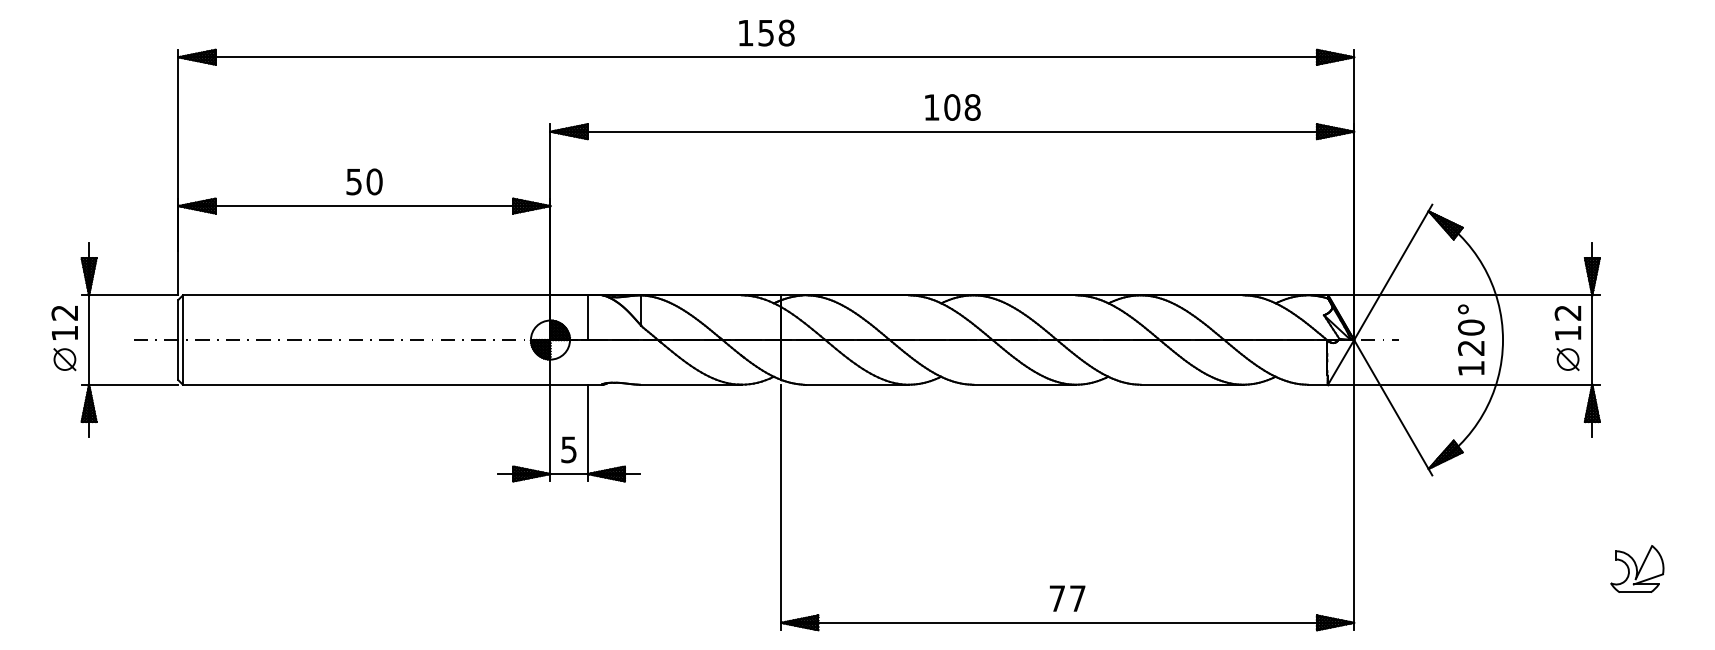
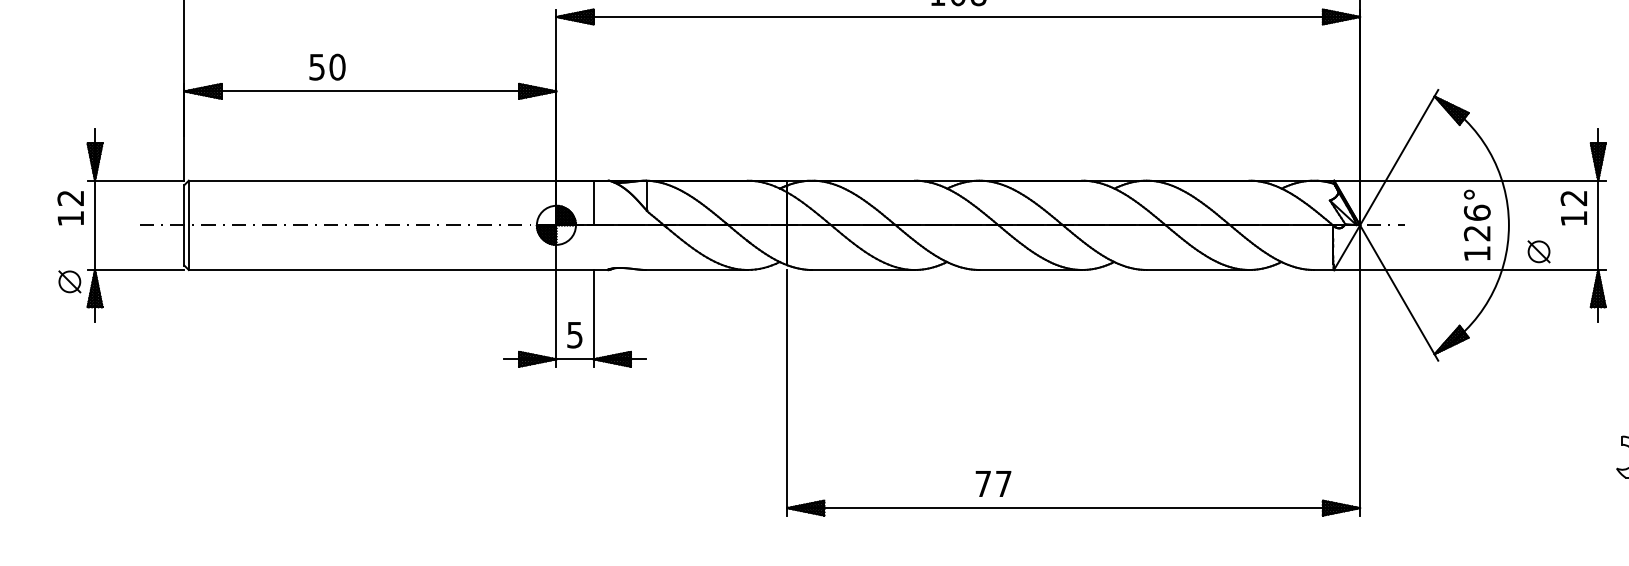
text: (364, 181) -> (327, 66), moved
text: (1471, 327) -> (1477, 212), 120° -> 126°
part: (64, 359) -> (69, 281), moved
part: (1567, 359) -> (1538, 251), moved
text: (1067, 598) -> (993, 483), moved

